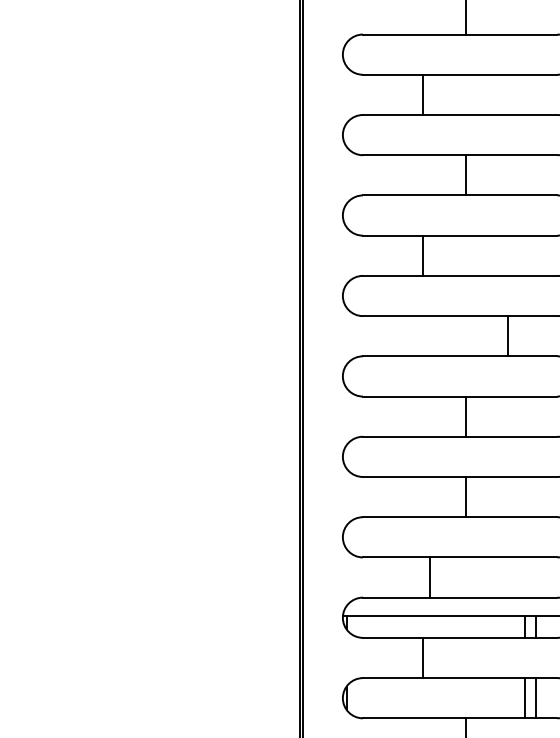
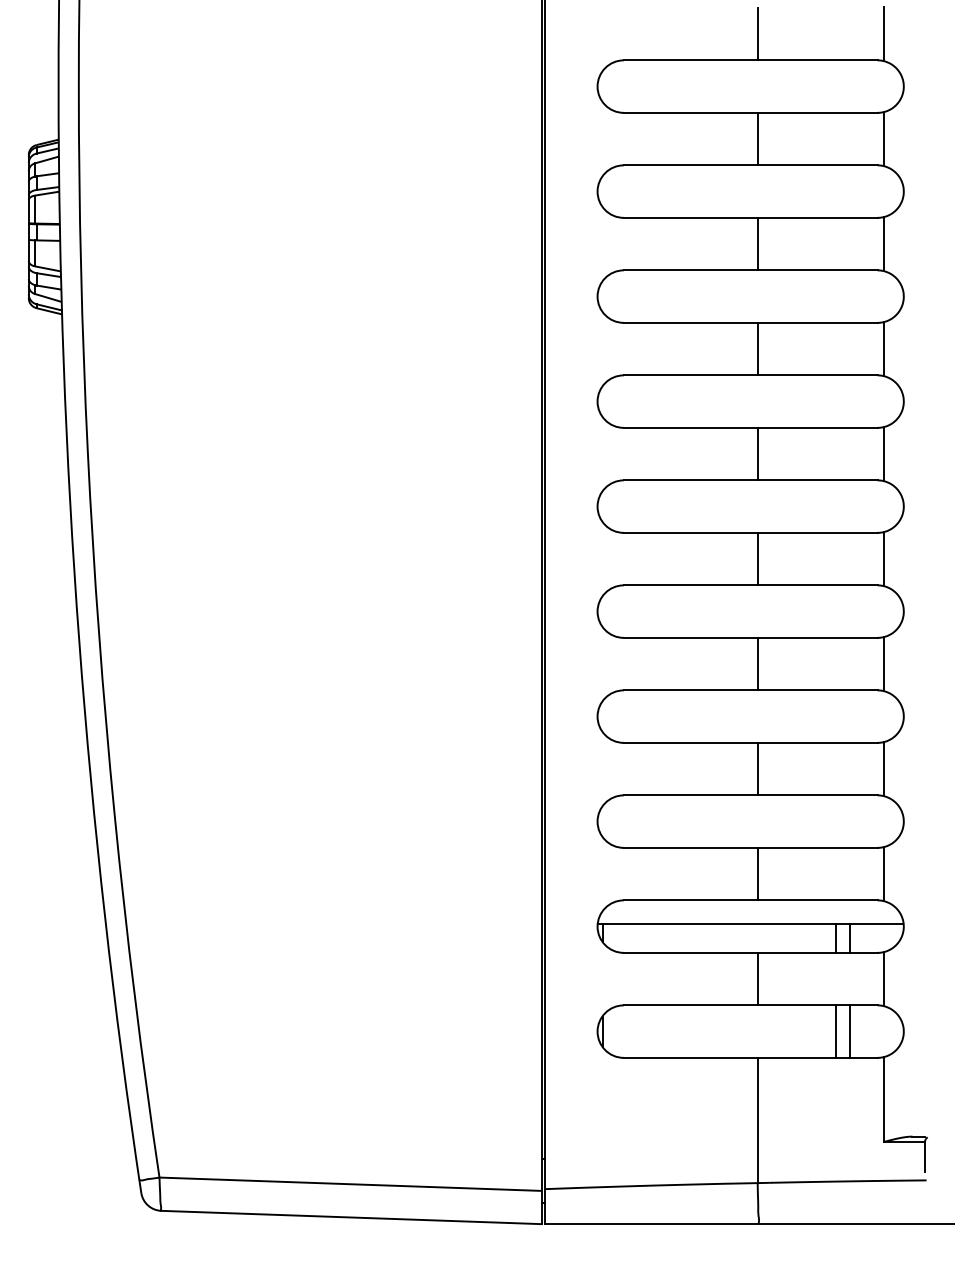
line: (422, 94) -> (757, 243), moved
line: (422, 255) -> (757, 453), moved
line: (507, 335) -> (757, 558), moved
line: (429, 577) -> (757, 873), moved
line: (423, 657) -> (757, 978), moved

